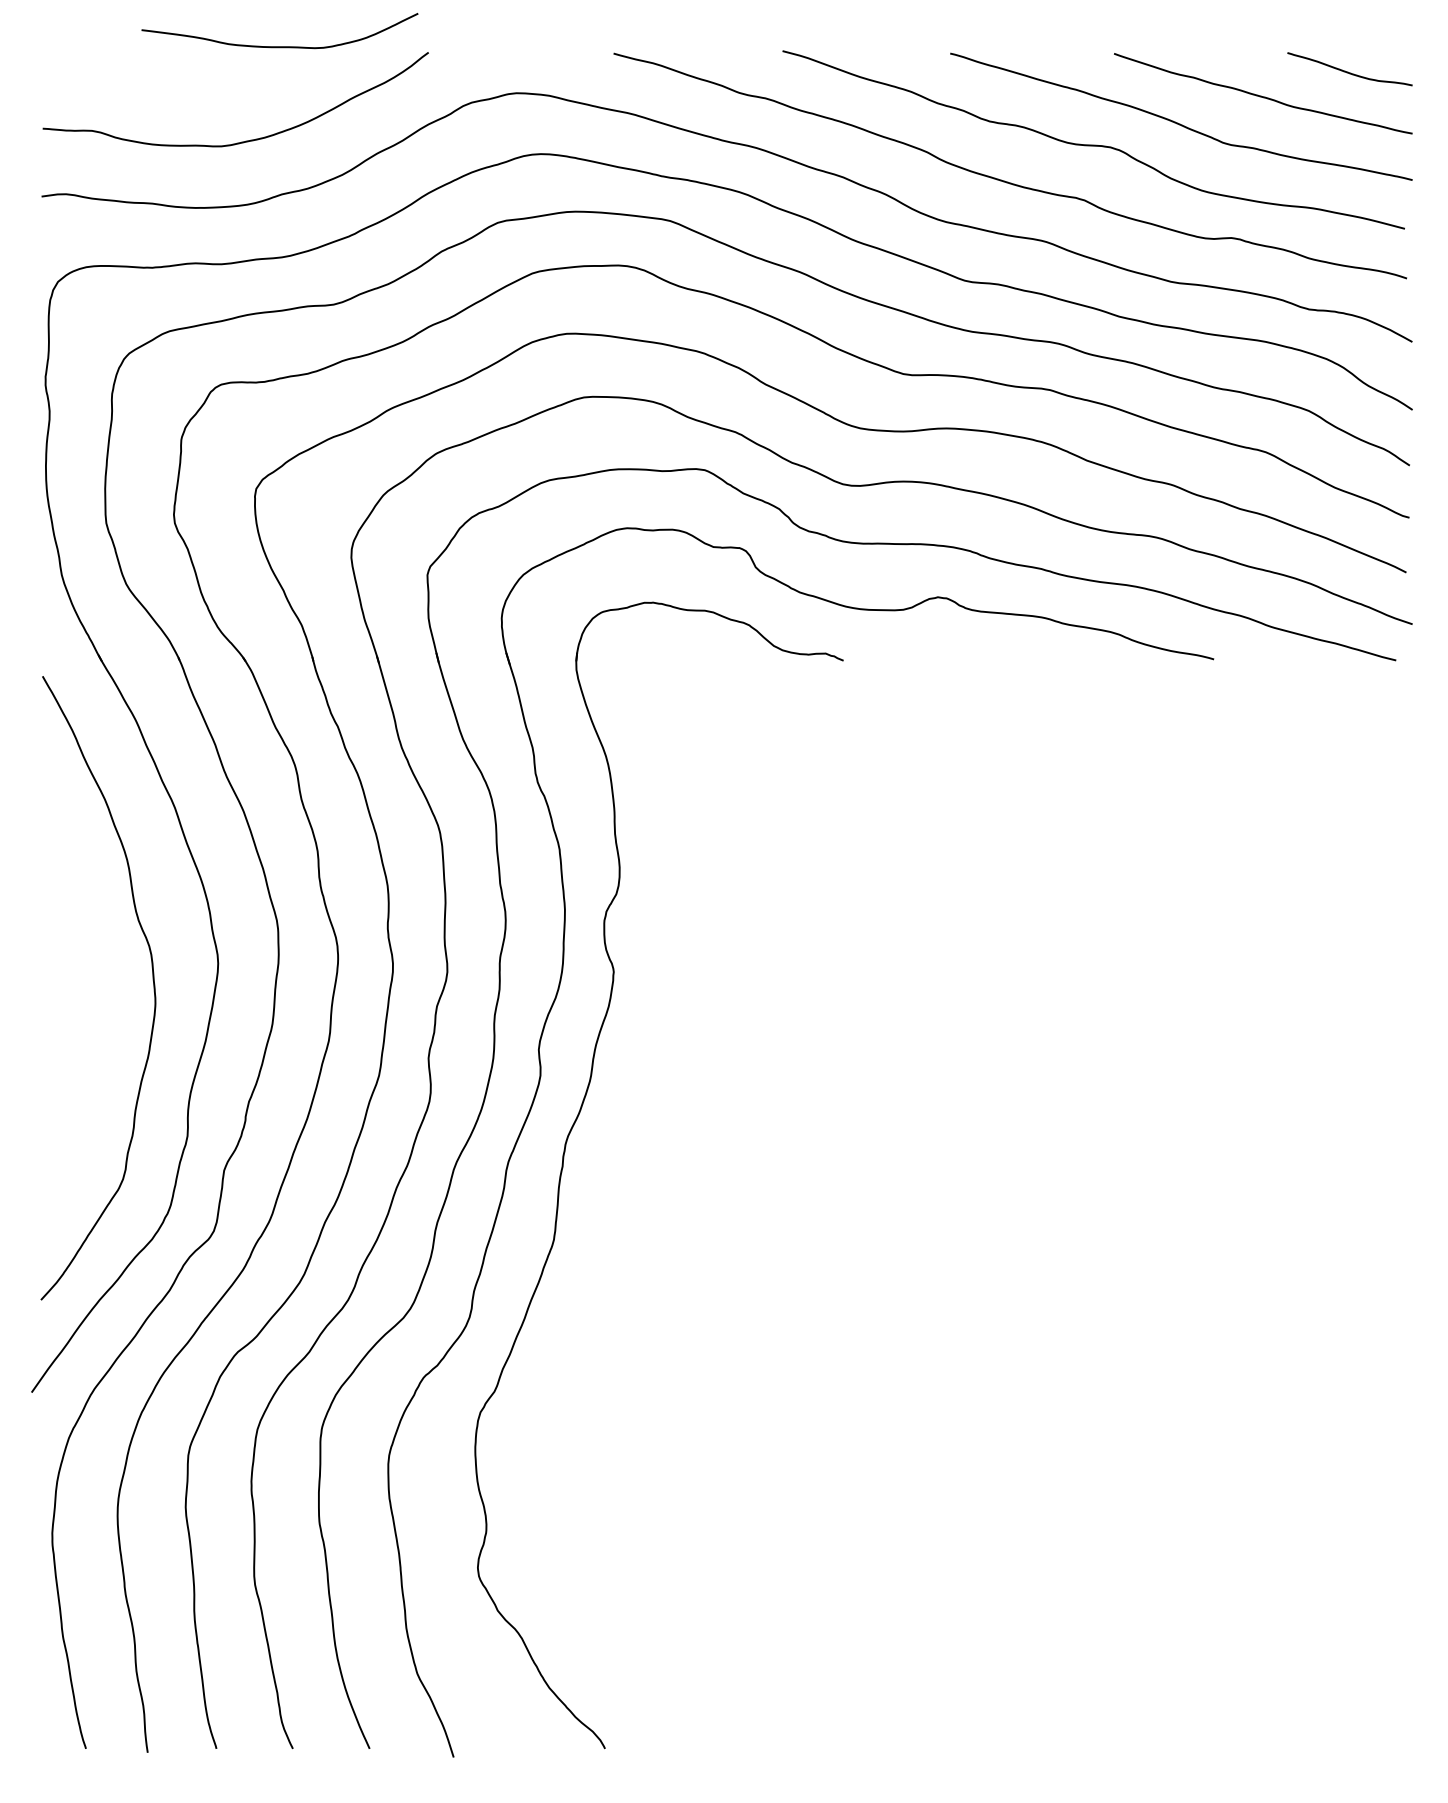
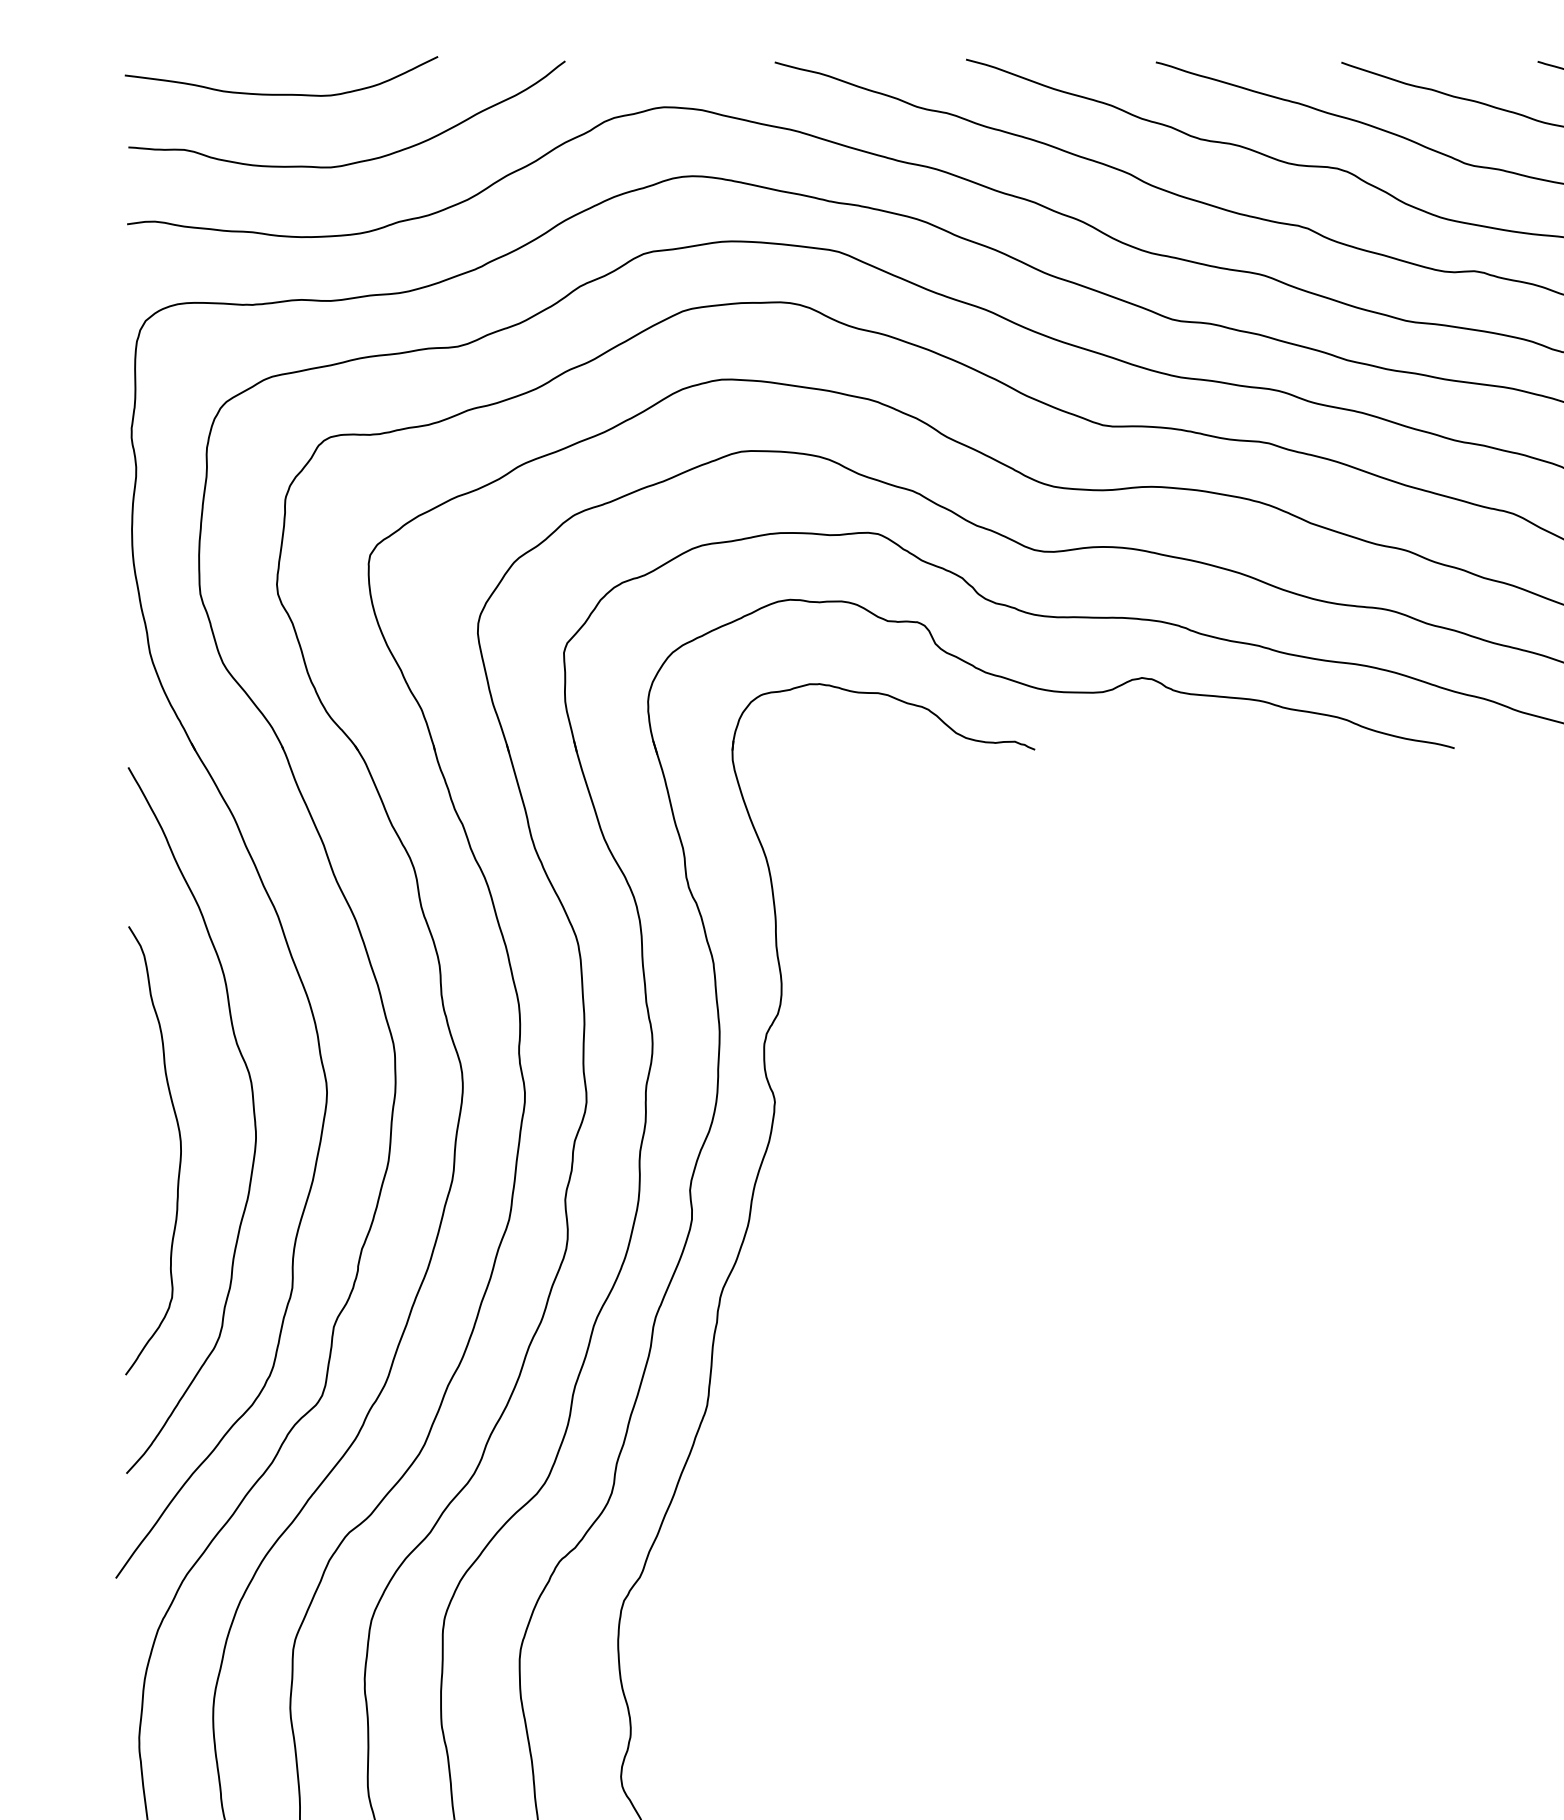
curve: (279, 46) -> (280, 94), moved
curve: (88, 1014) -> (180, 1150), added

